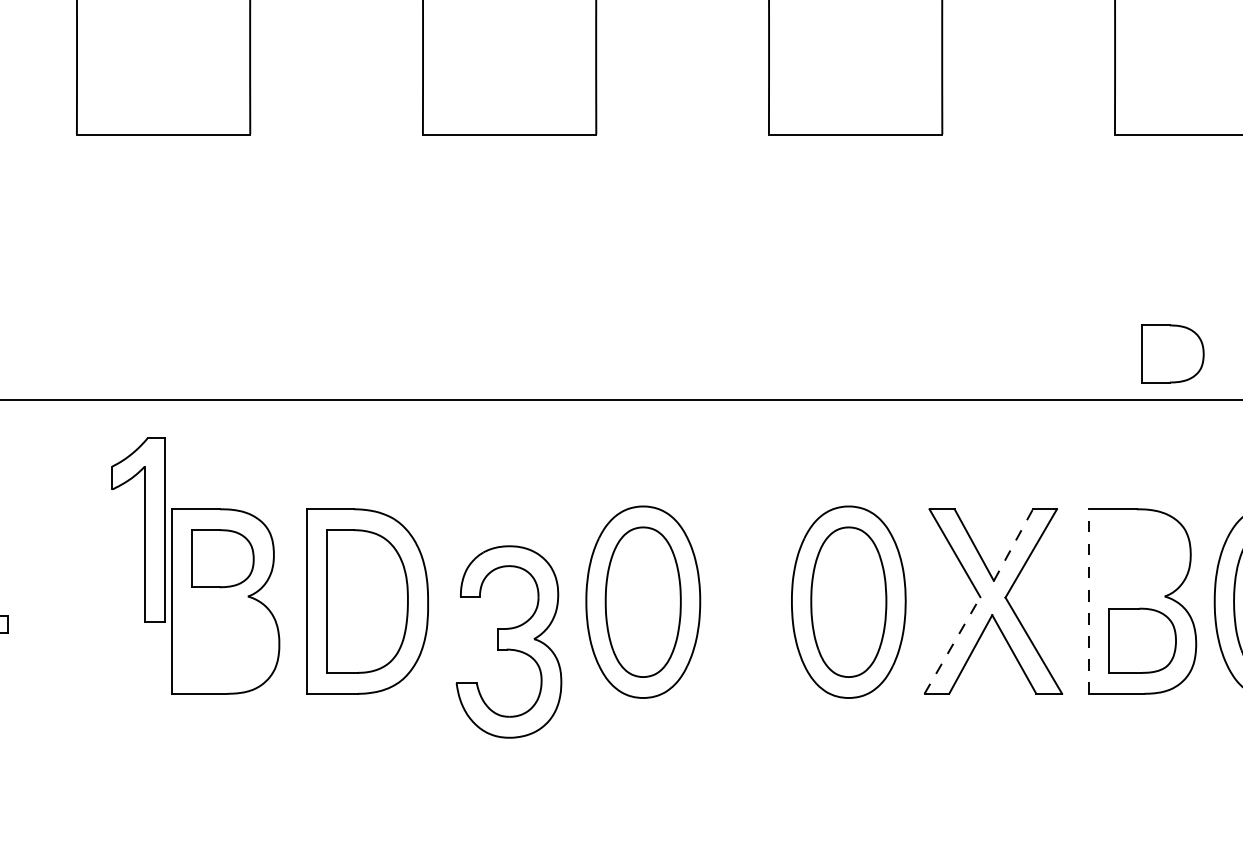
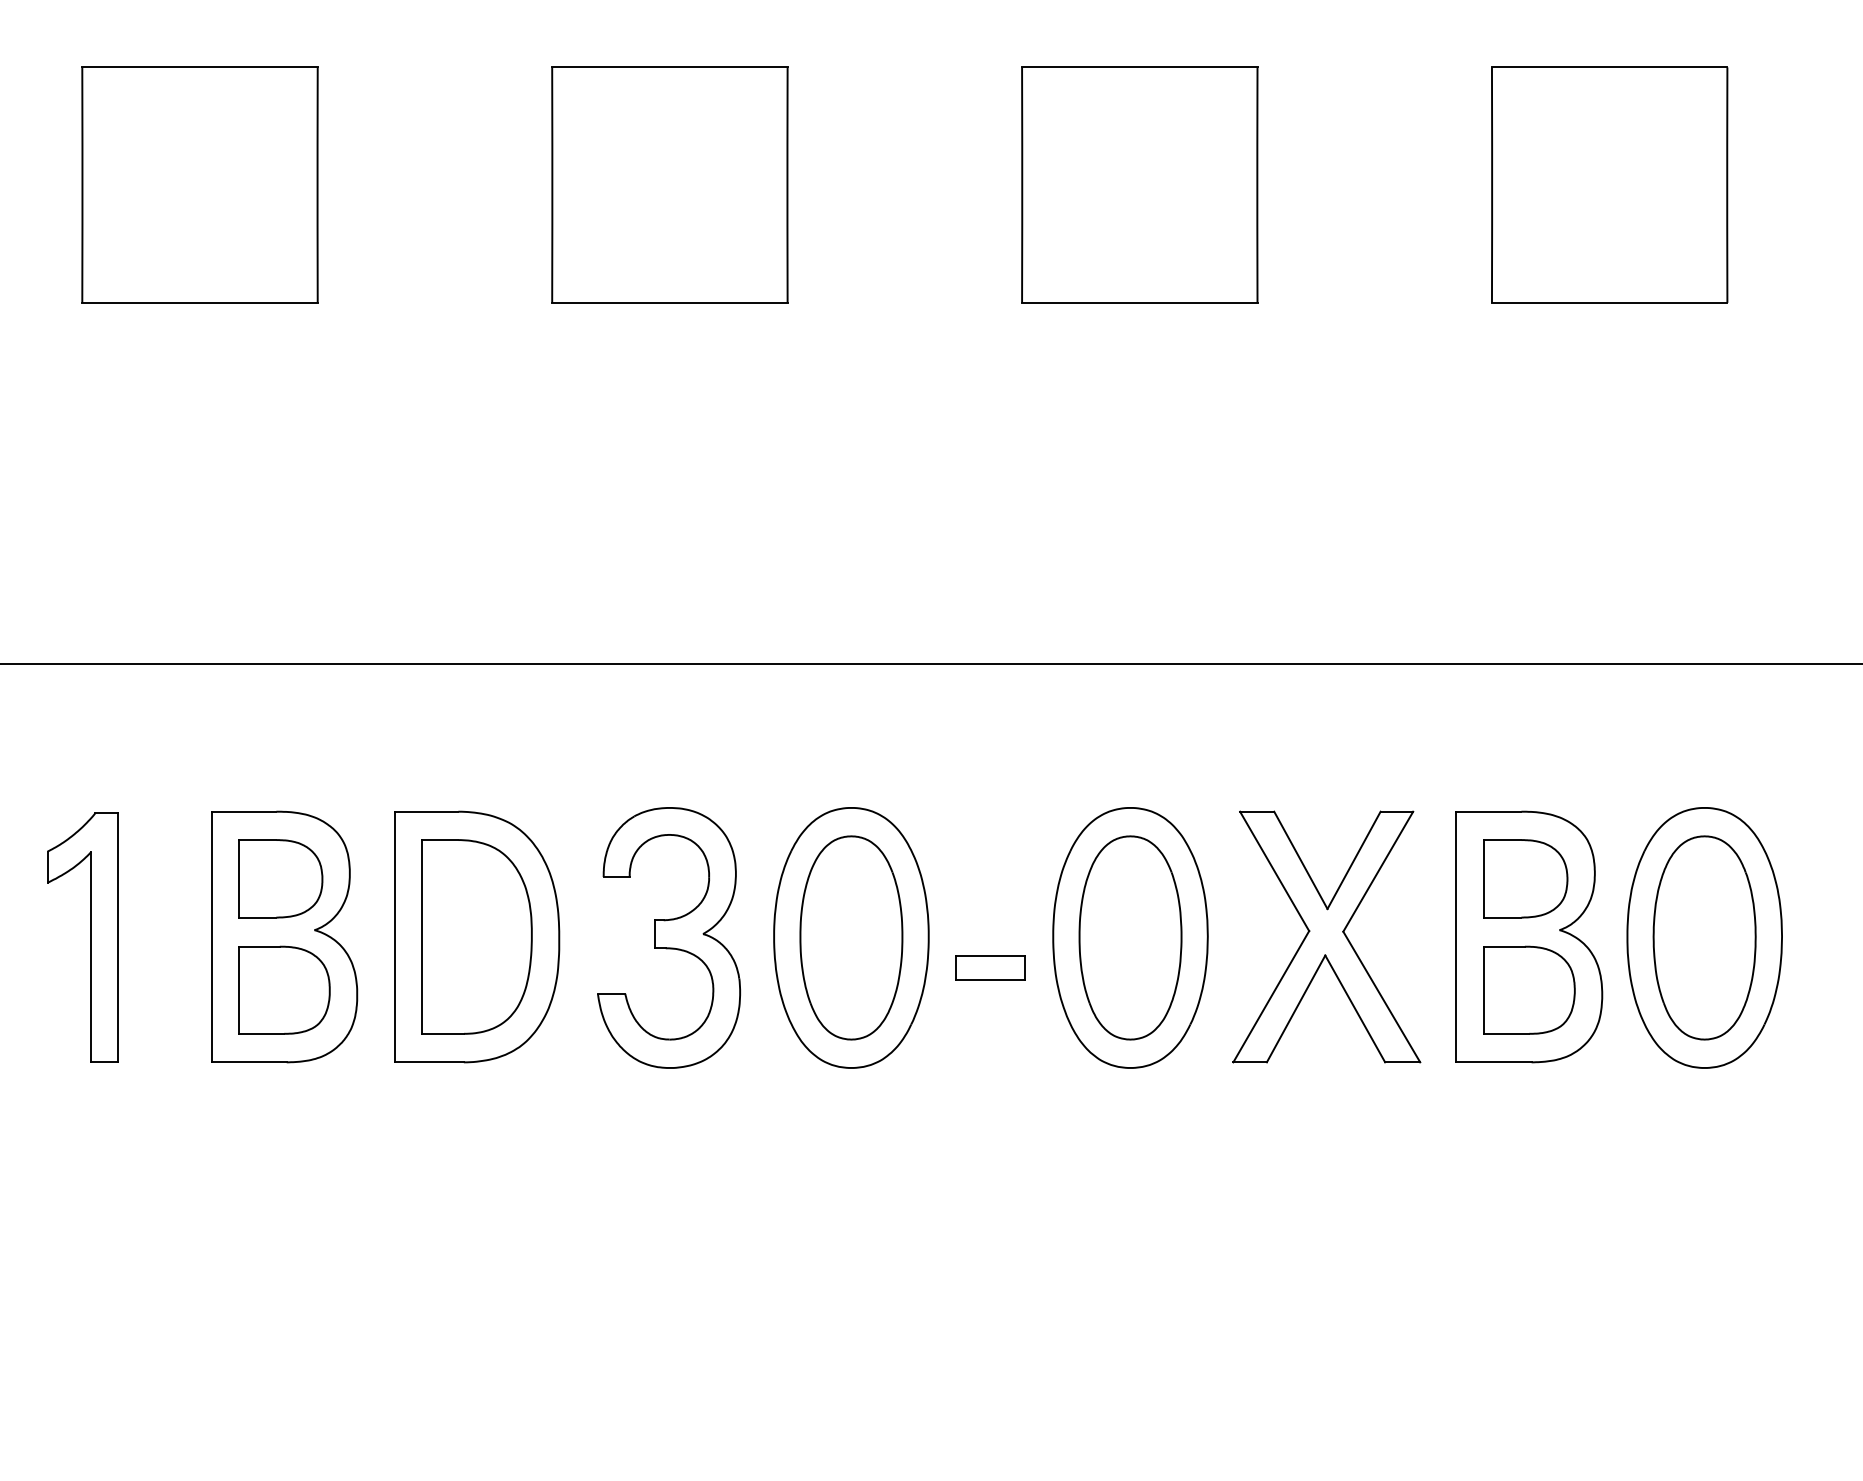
part: (1172, 353) -> (1525, 878), moved
part: (144, 529) -> (90, 937), moved
line: (1013, 544) -> (1354, 859), dashed -> solid
line: (1088, 601) -> (1456, 936), dashed -> solid
part: (745, 623) -> (990, 967), added
part: (225, 640) -> (284, 989), added
part: (508, 641) -> (668, 937), moved
line: (952, 645) -> (1271, 996), dashed -> solid

